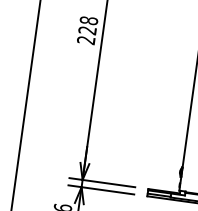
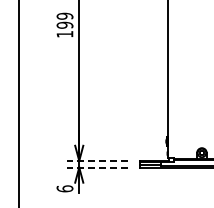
text: (87, 29) -> (64, 24), 228 -> 199
line: (101, 182) -> (96, 160), solid -> dashed
line: (100, 189) -> (96, 167), solid -> dashed

